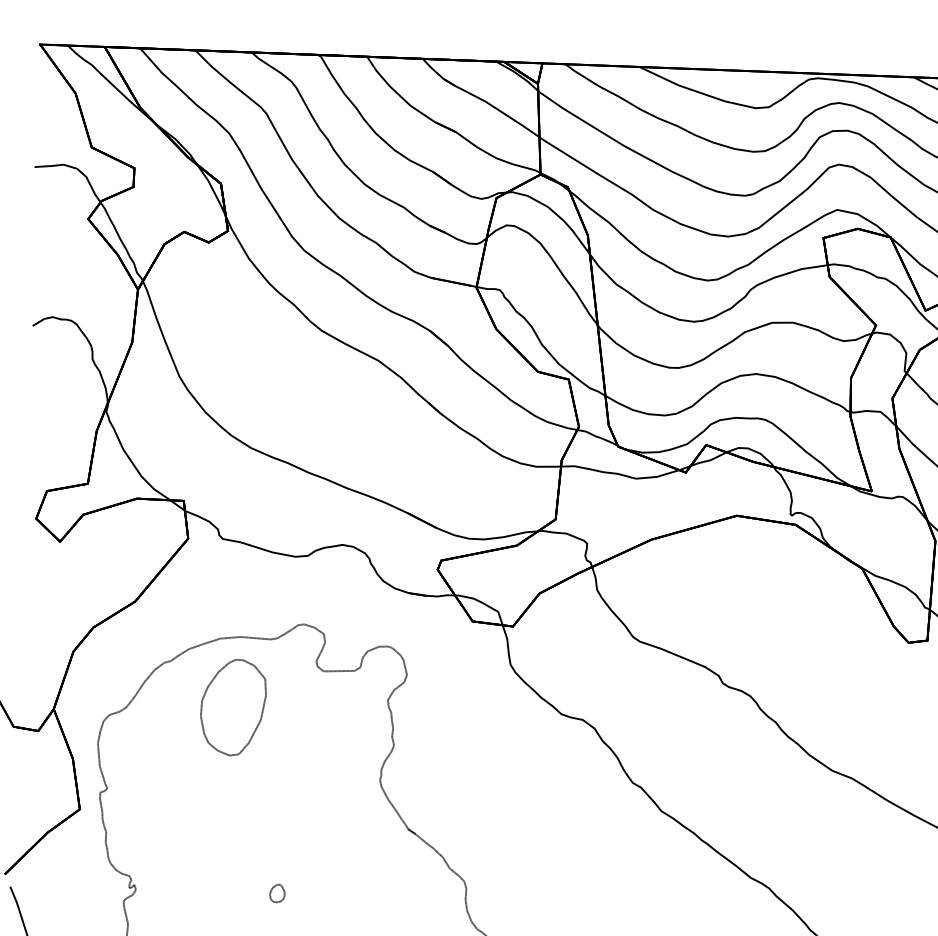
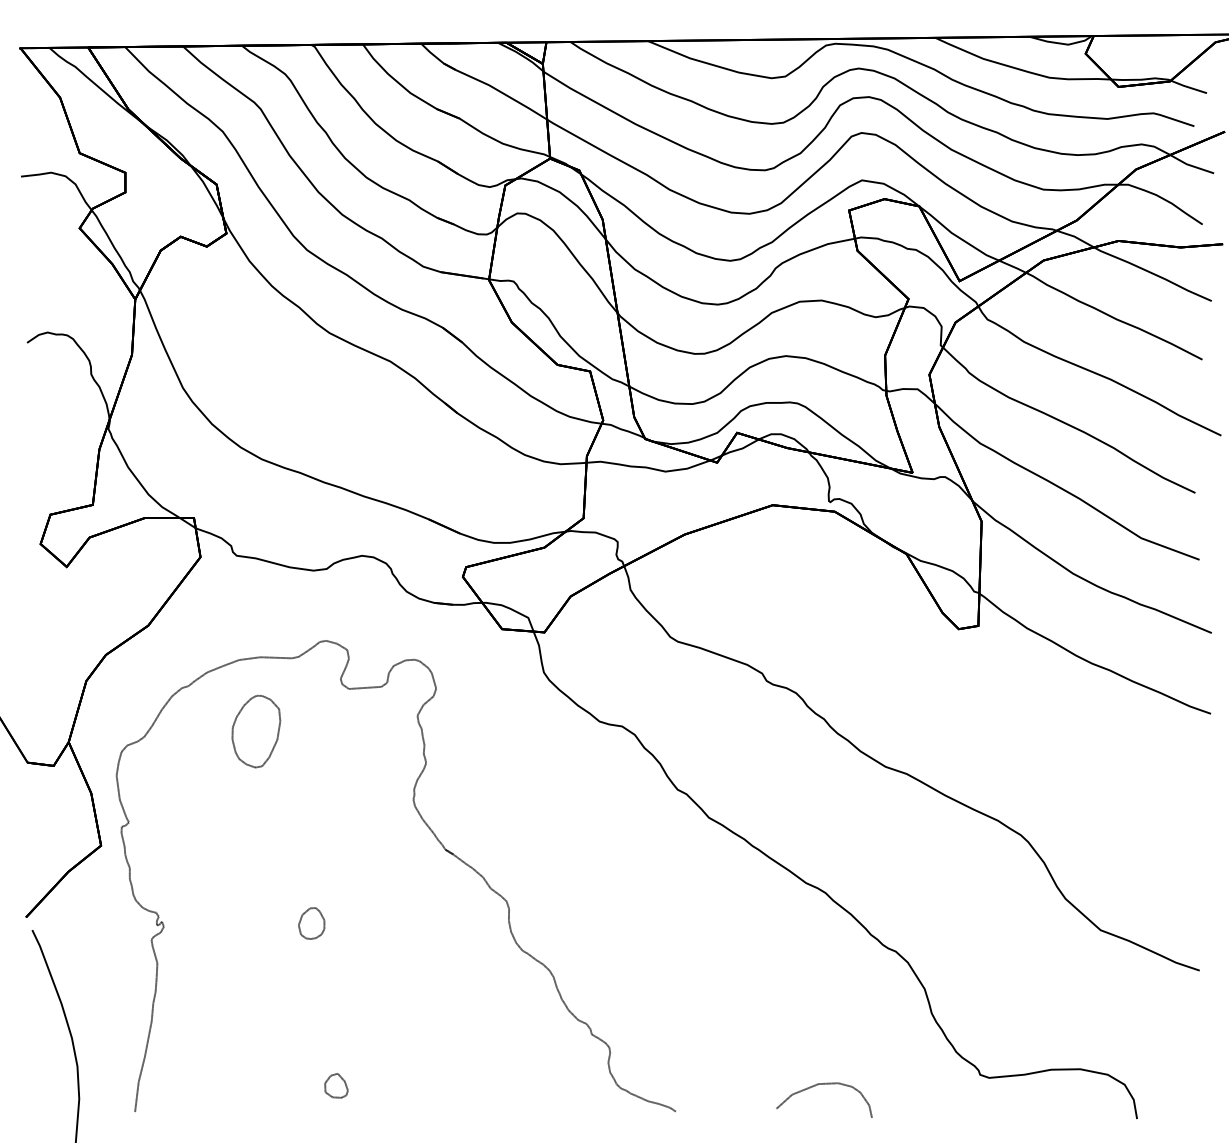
part: (233, 707) -> (256, 731), size x0.71
part: (277, 893) -> (311, 923), size x1.67

